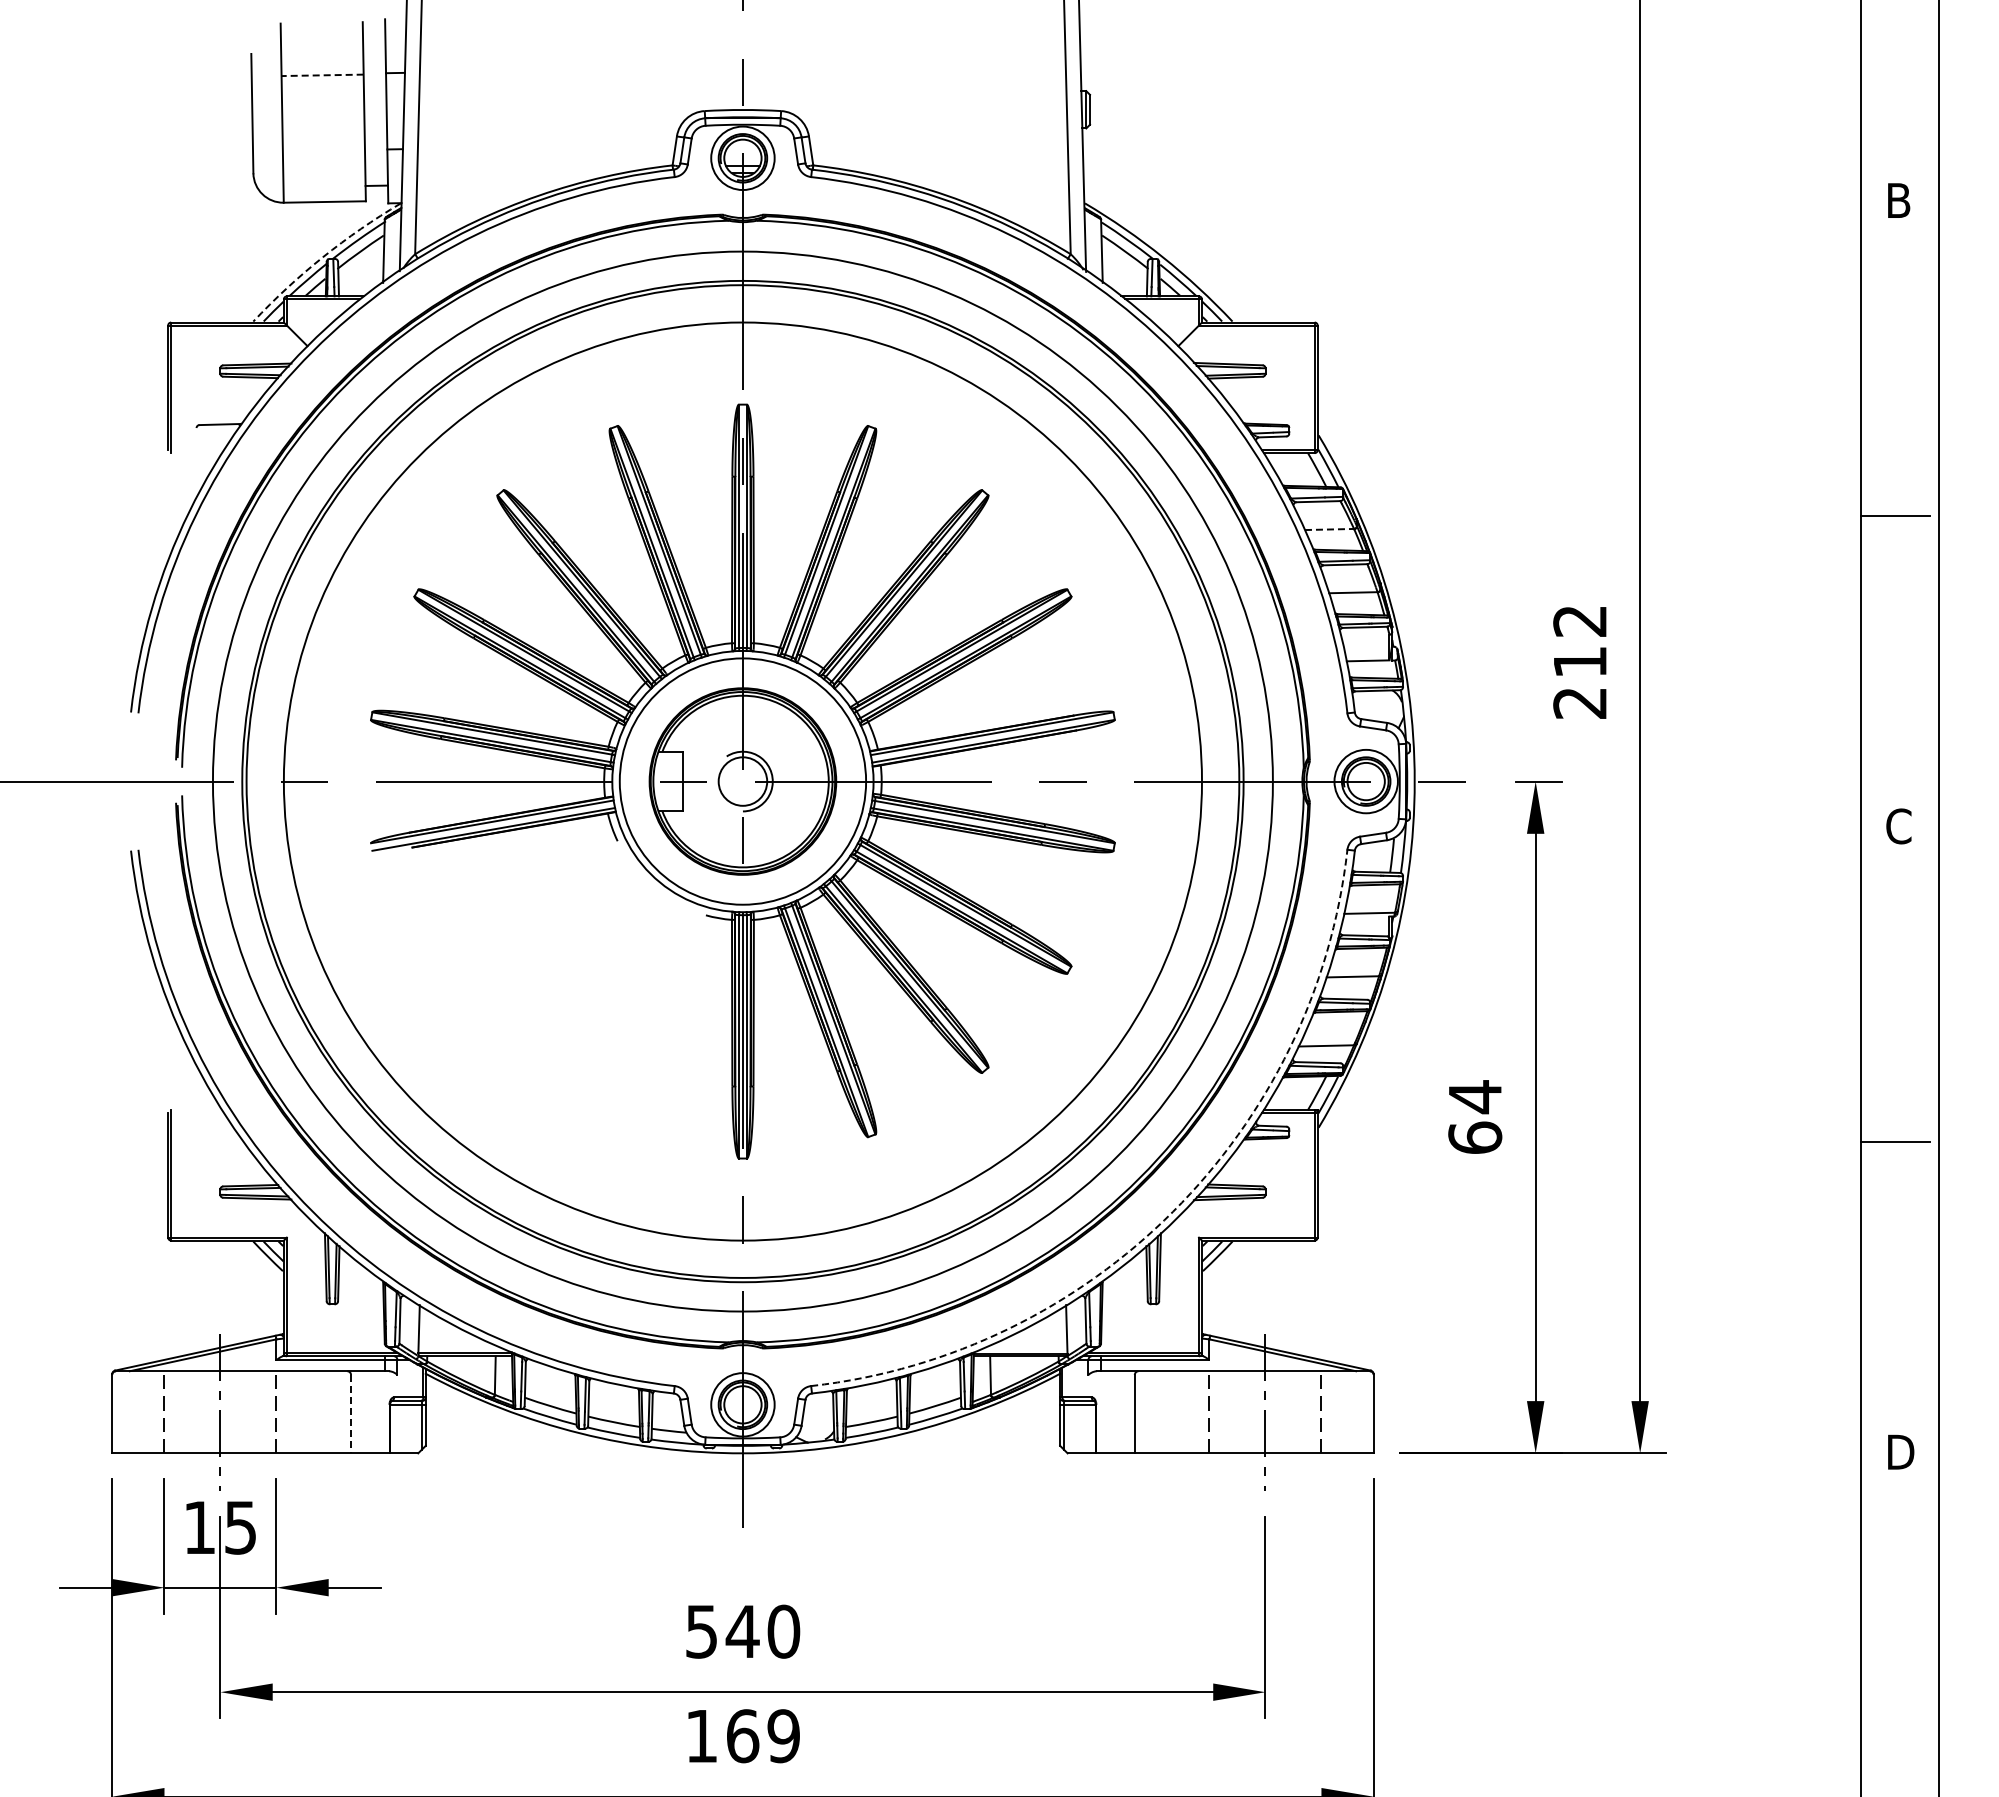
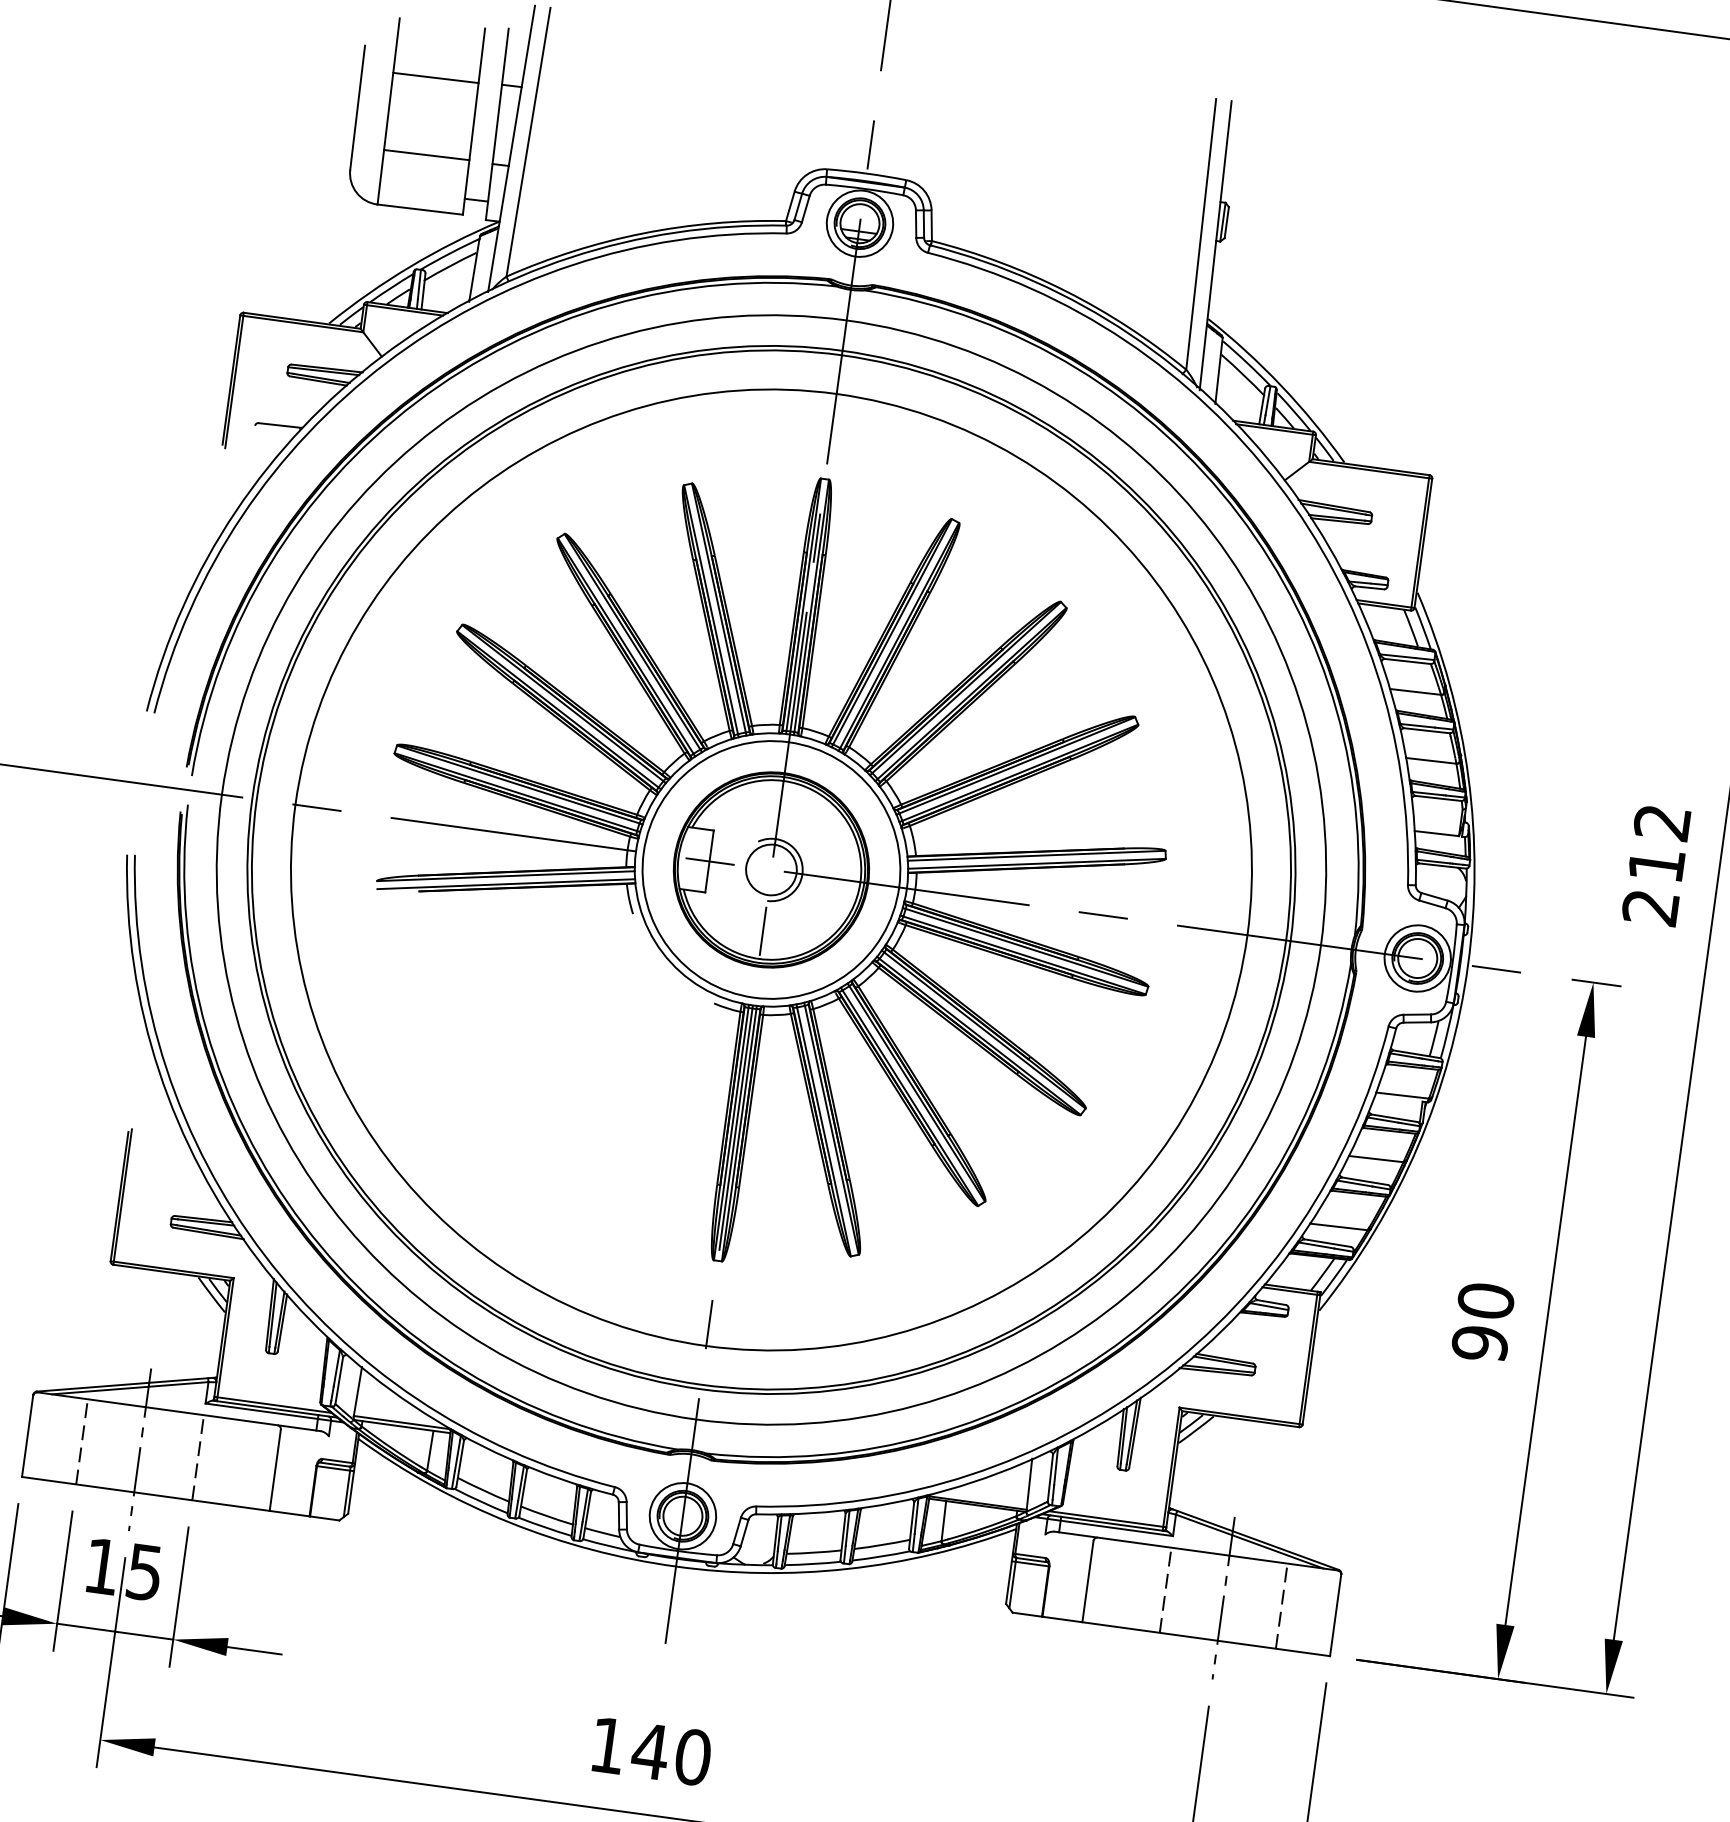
line: (322, 75) -> (435, 78), dashed -> solid
line: (323, 149) -> (426, 155), added
arc: (322, 257) -> (409, 266), dashed -> solid
line: (1329, 529) -> (1415, 691), dashed -> solid
text: (1475, 1117) -> (1483, 1322), 64 -> 90
arc: (1173, 1211) -> (1156, 1376), dashed -> solid
line: (351, 1414) -> (275, 1470), dashed -> solid
text: (701, 1631) -> (607, 1745), 540 -> 140

